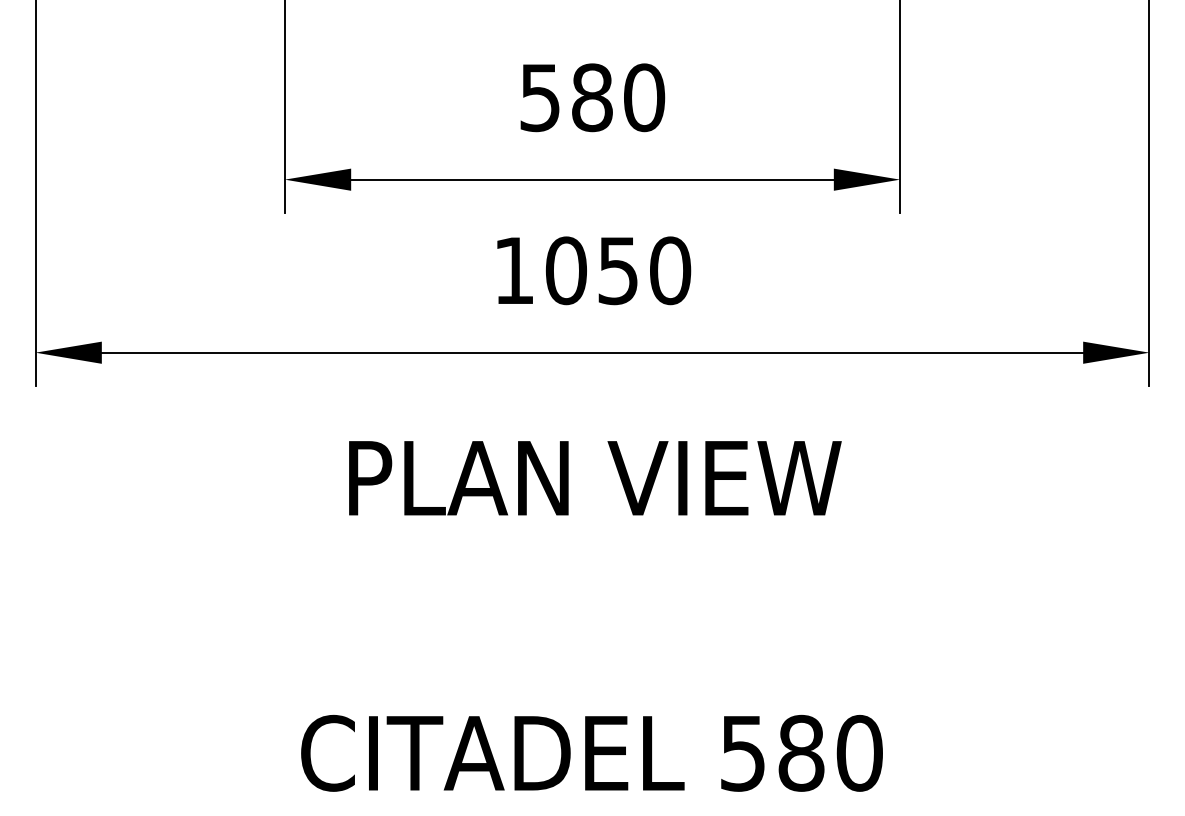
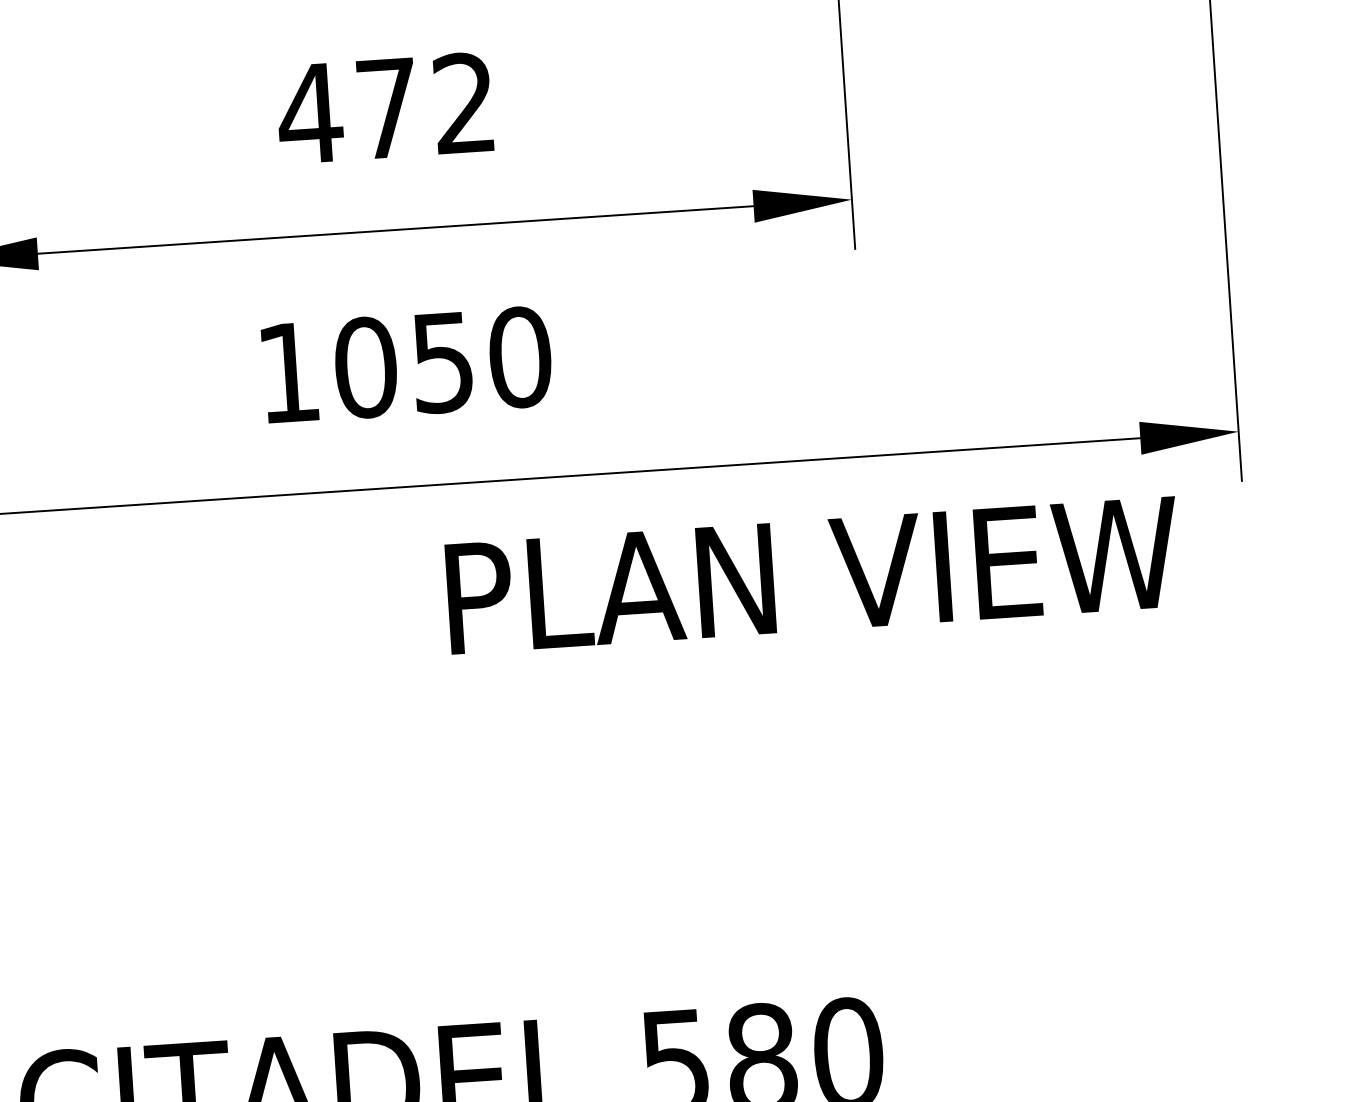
text: (591, 97) -> (386, 108), 580 -> 472
text: (595, 478) -> (813, 575), moved

